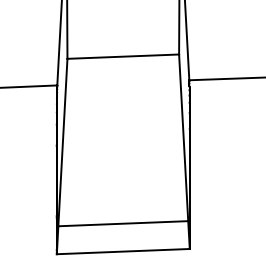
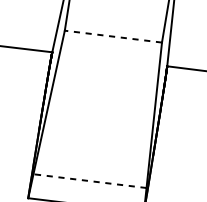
line: (123, 56) -> (113, 36), solid -> dashed
line: (123, 223) -> (90, 180), solid -> dashed

